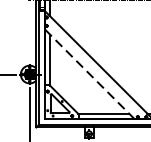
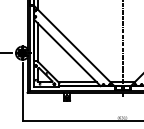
line: (89, 74) -> (67, 53), dashed -> solid

